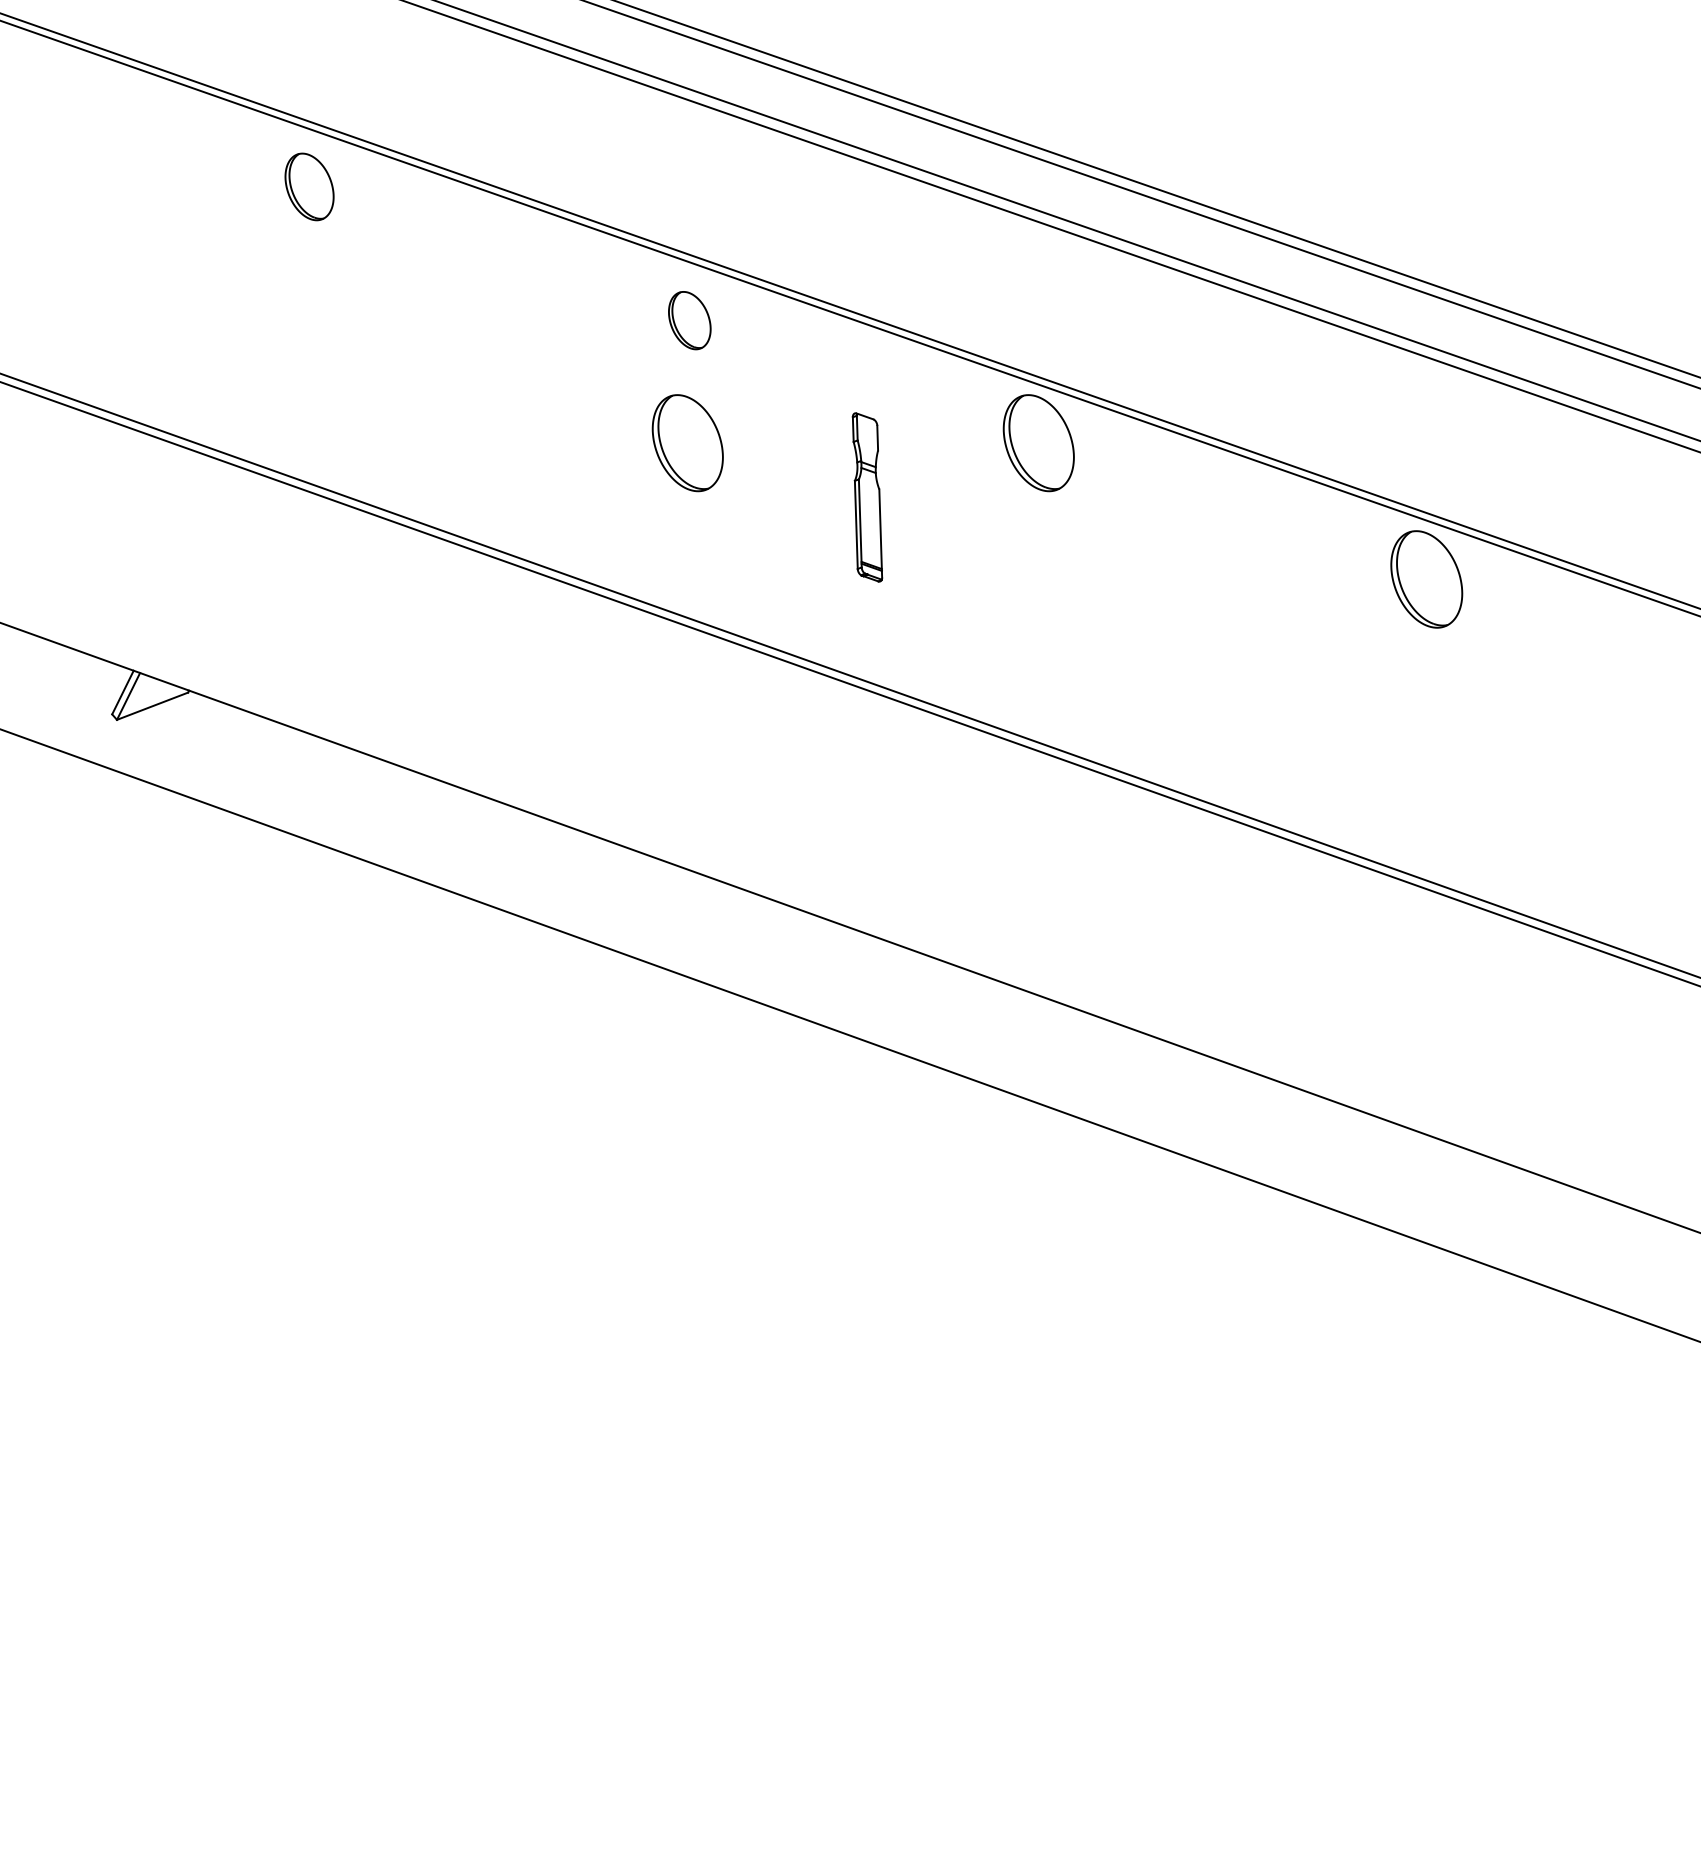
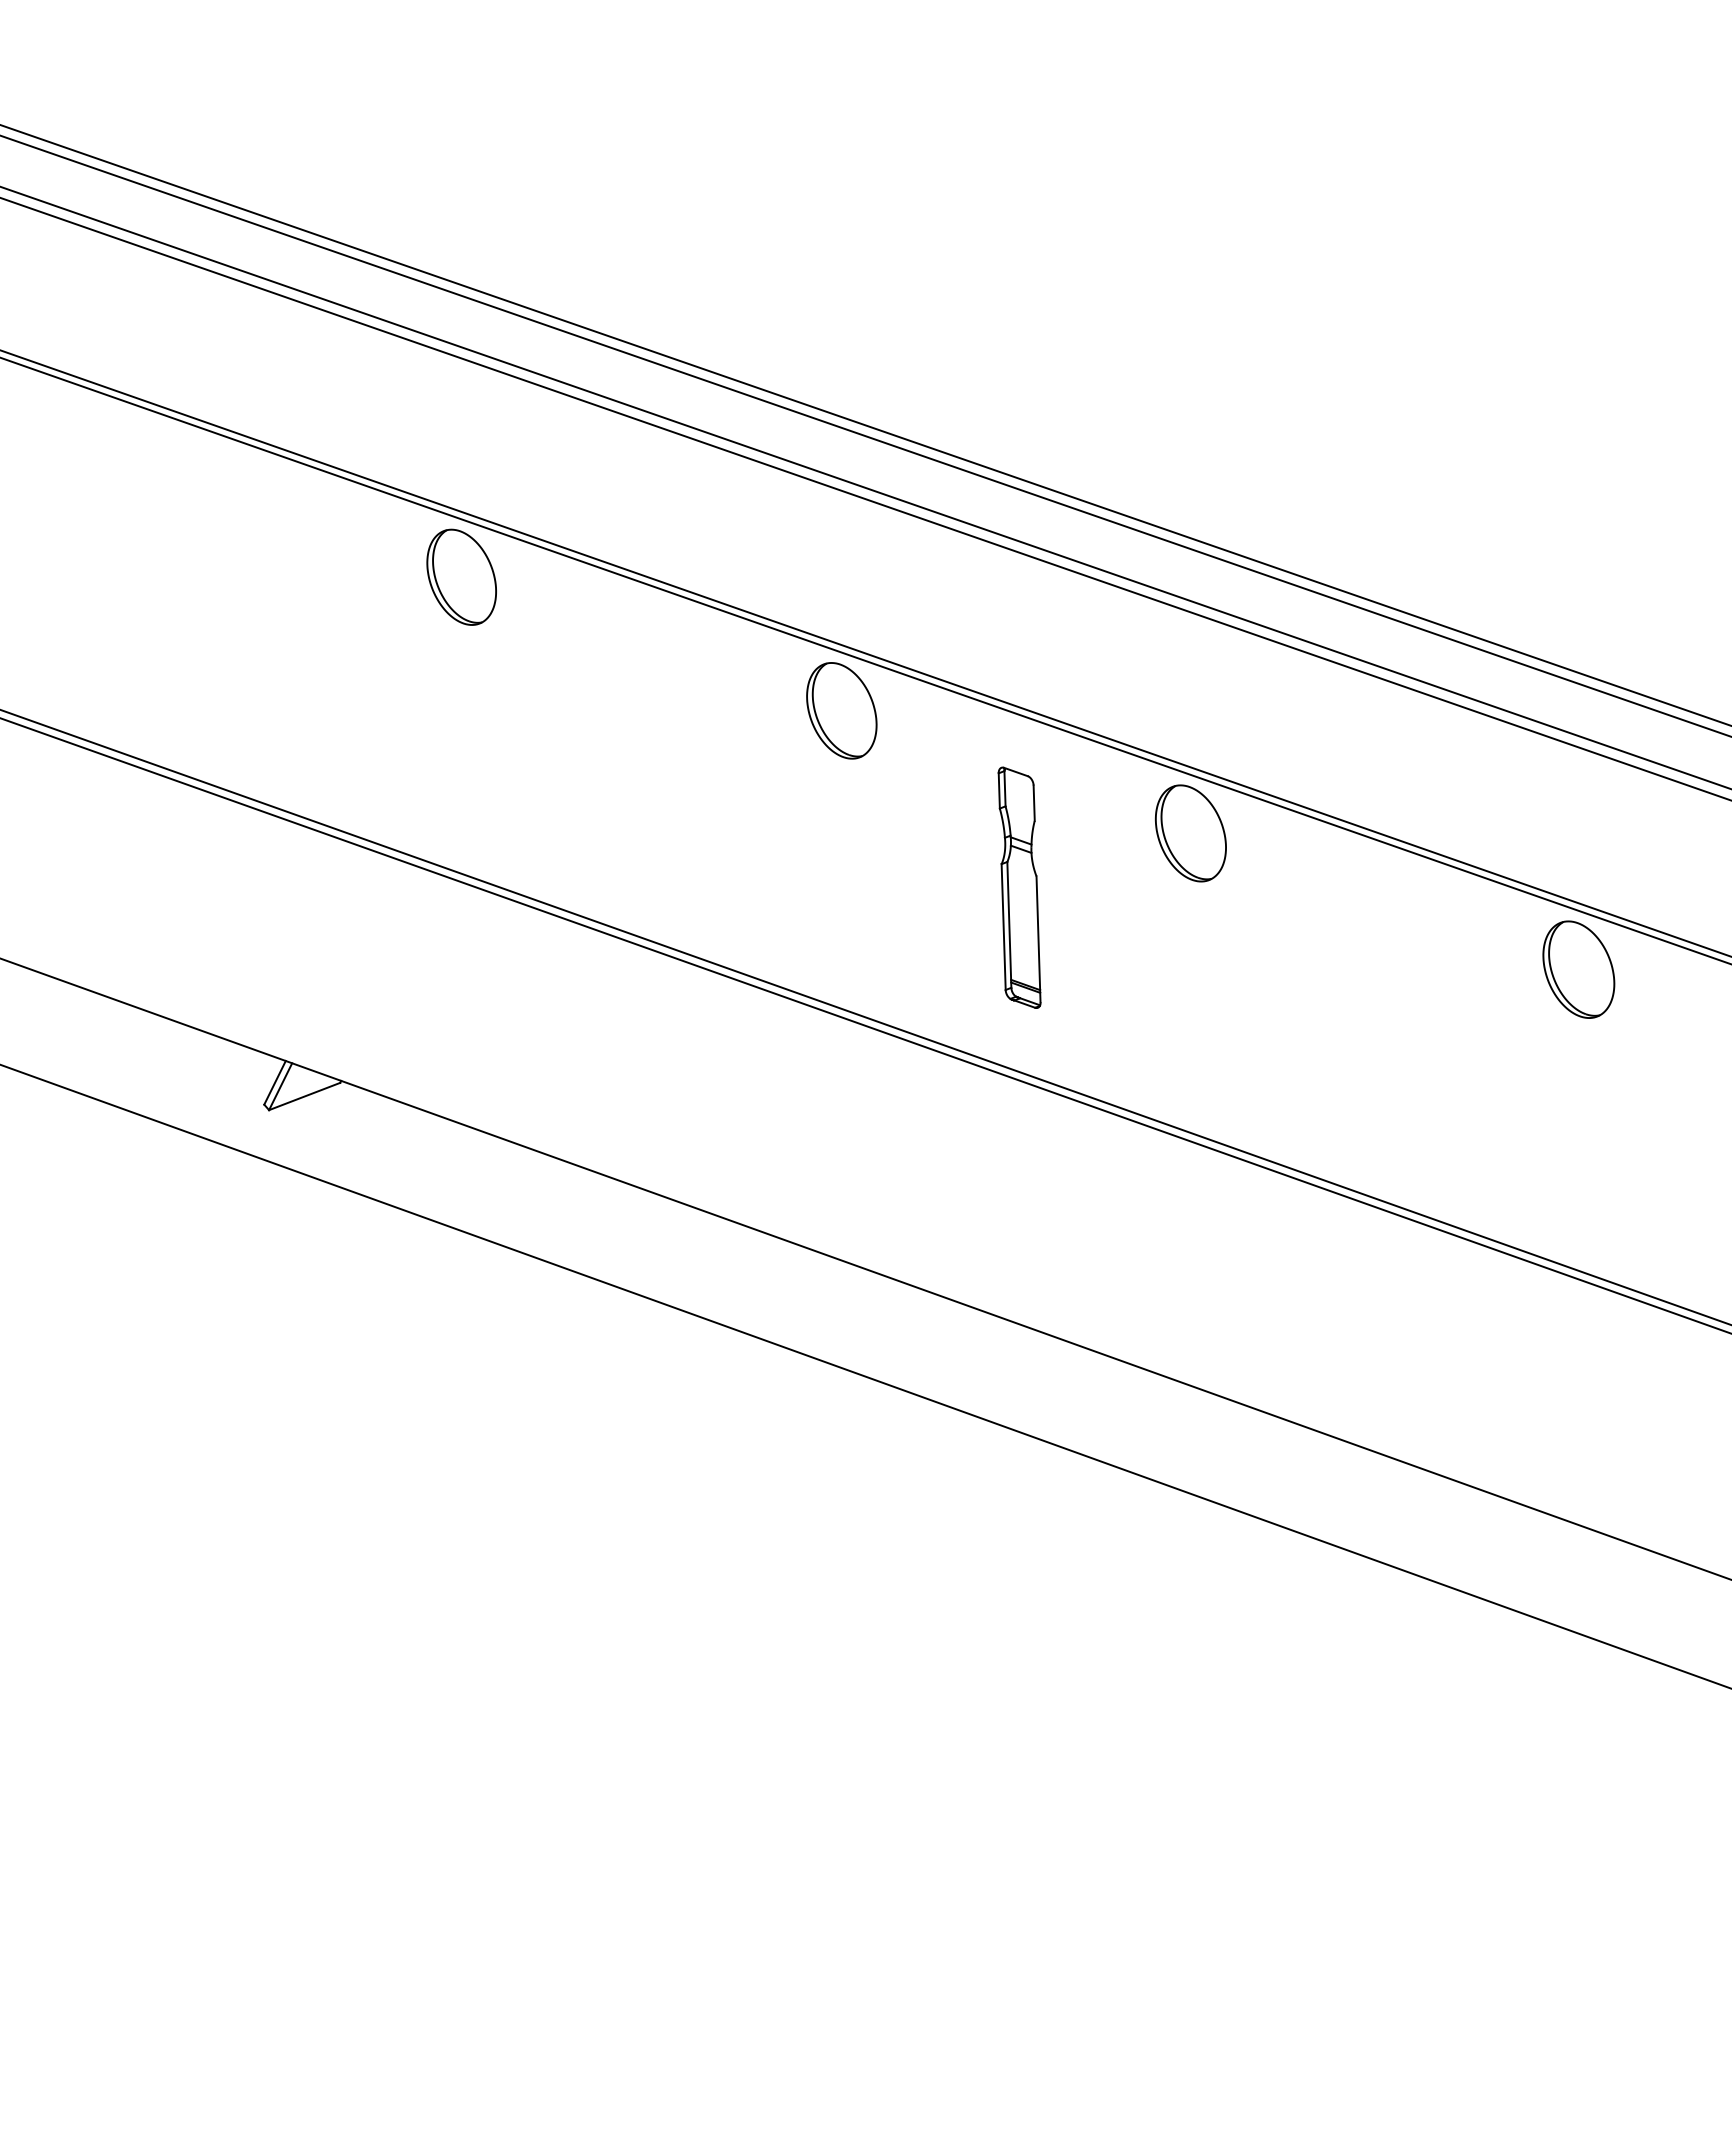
part: (309, 186) -> (461, 576), size x1.43
part: (689, 320) -> (841, 710), size x1.67
part: (687, 443) -> (839, 833), removed
part: (867, 497) -> (1019, 887), size x1.43

